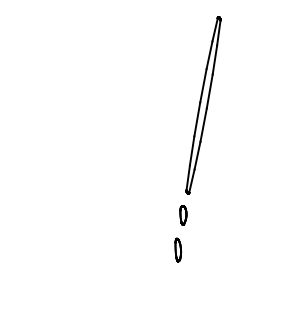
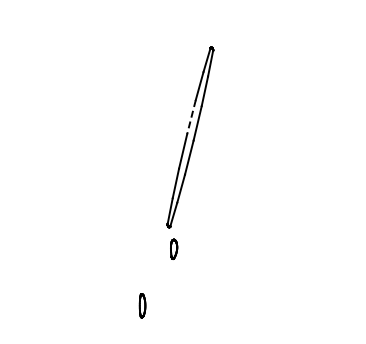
line: (203, 86) -> (191, 117), solid -> dashed
part: (183, 214) -> (174, 248), moved
part: (178, 249) -> (142, 305), moved

